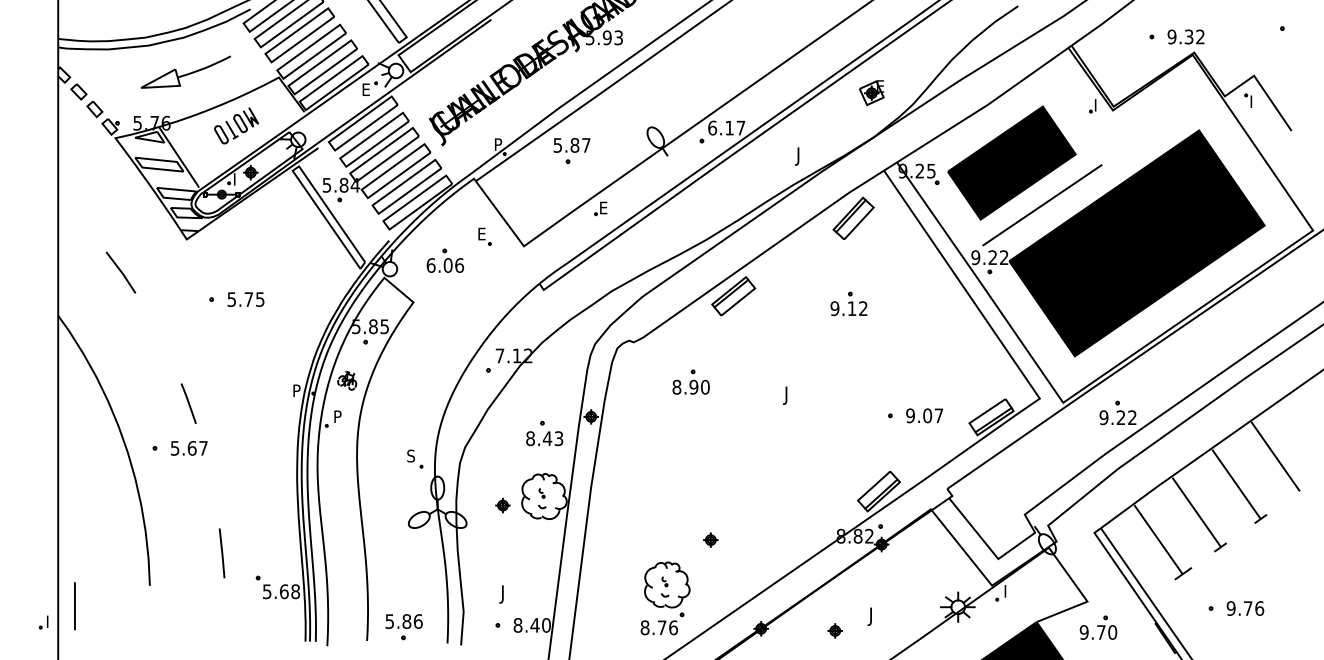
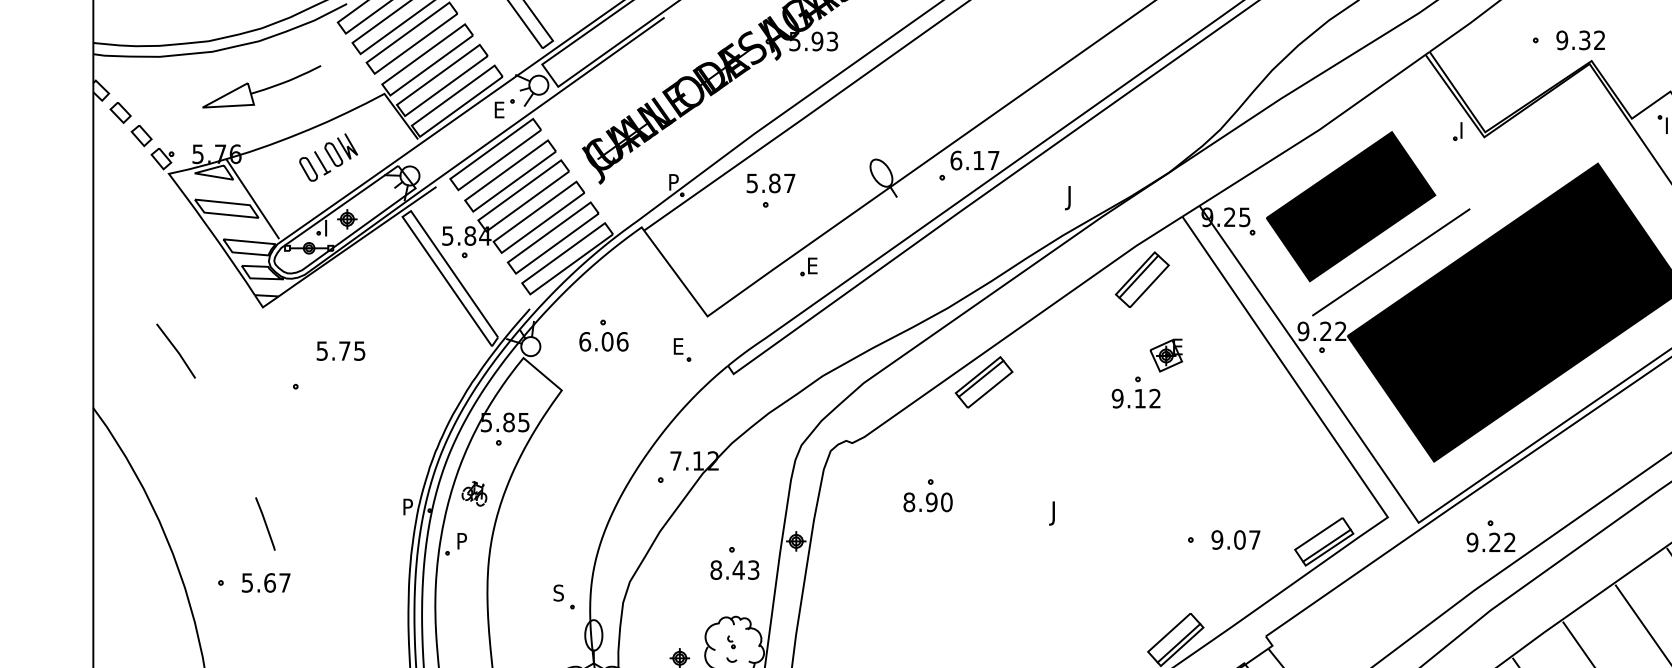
part: (871, 93) -> (1165, 356), moved
part: (484, 236) -> (681, 349), moved
text: (245, 299) -> (340, 350), moved

